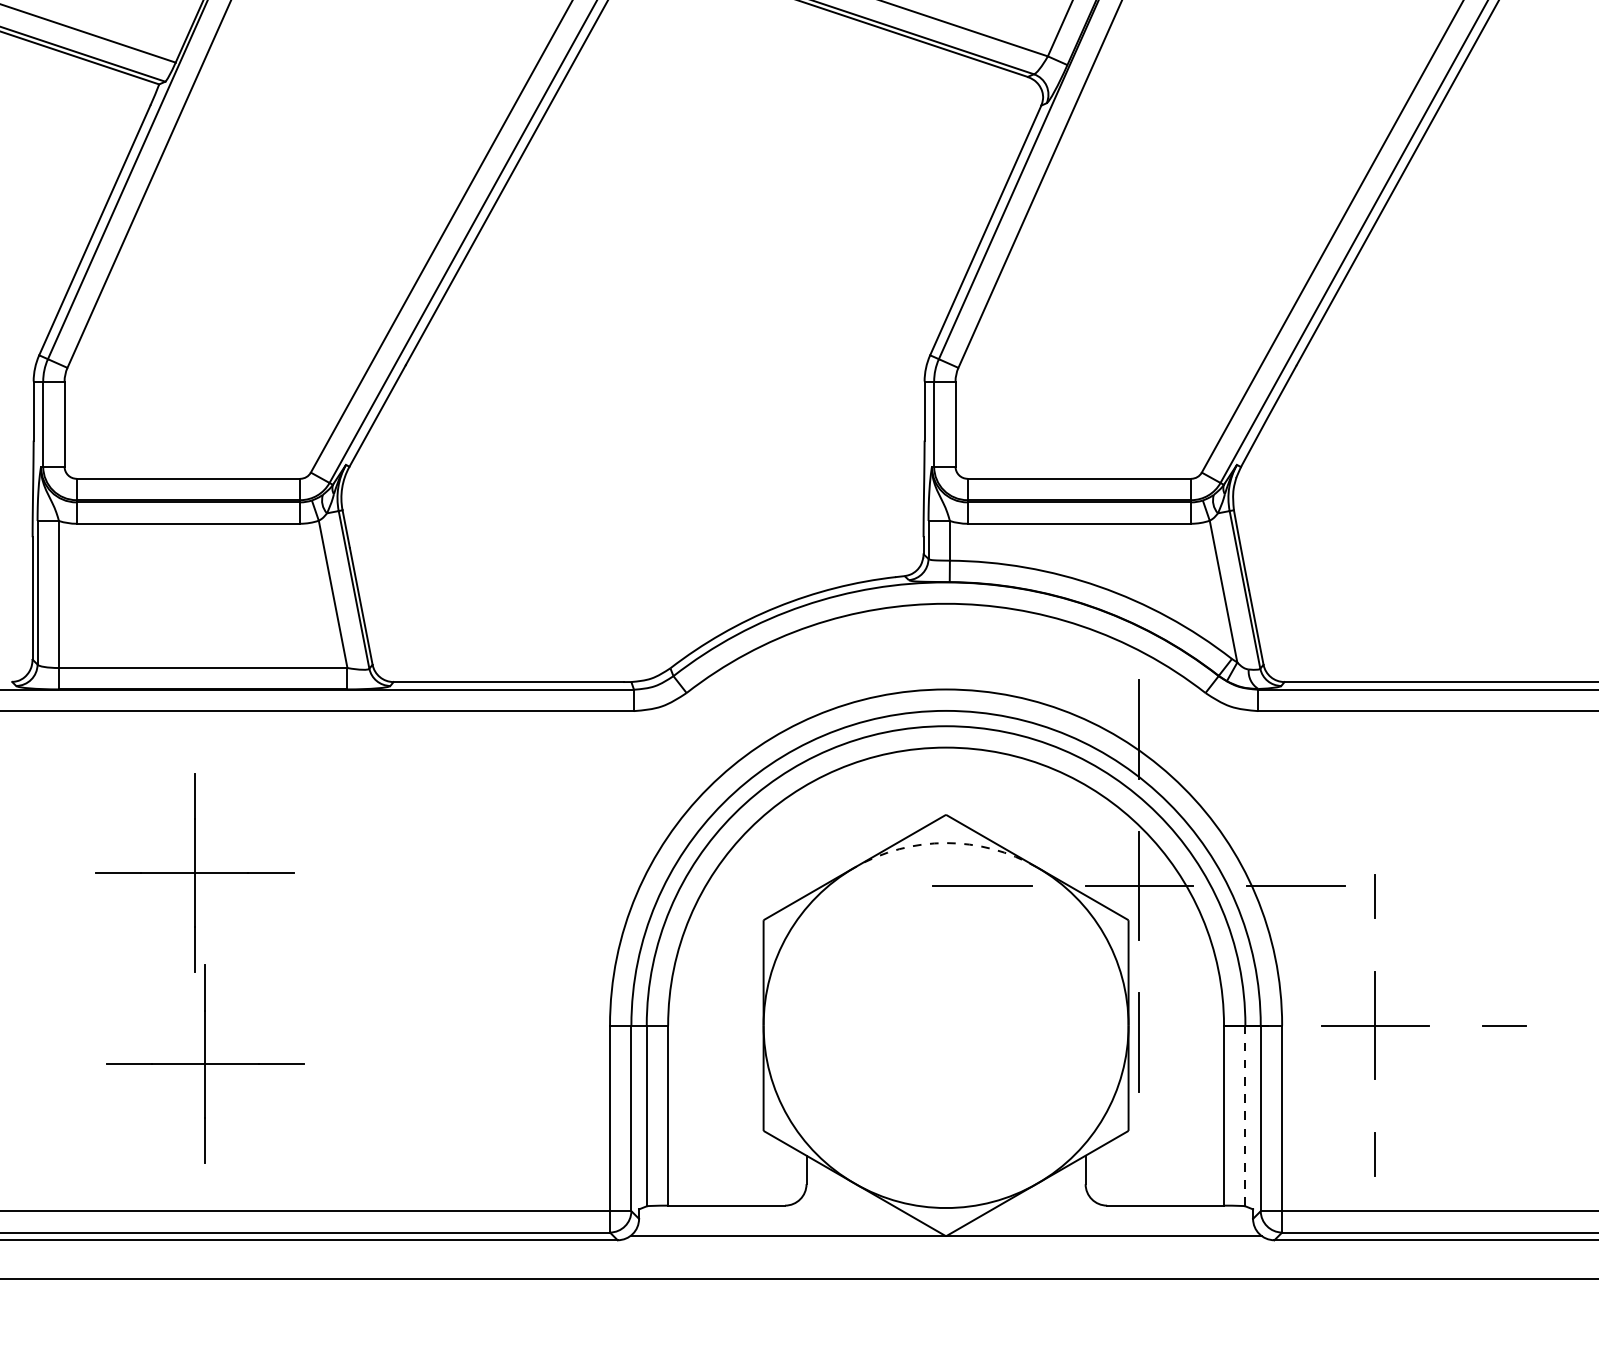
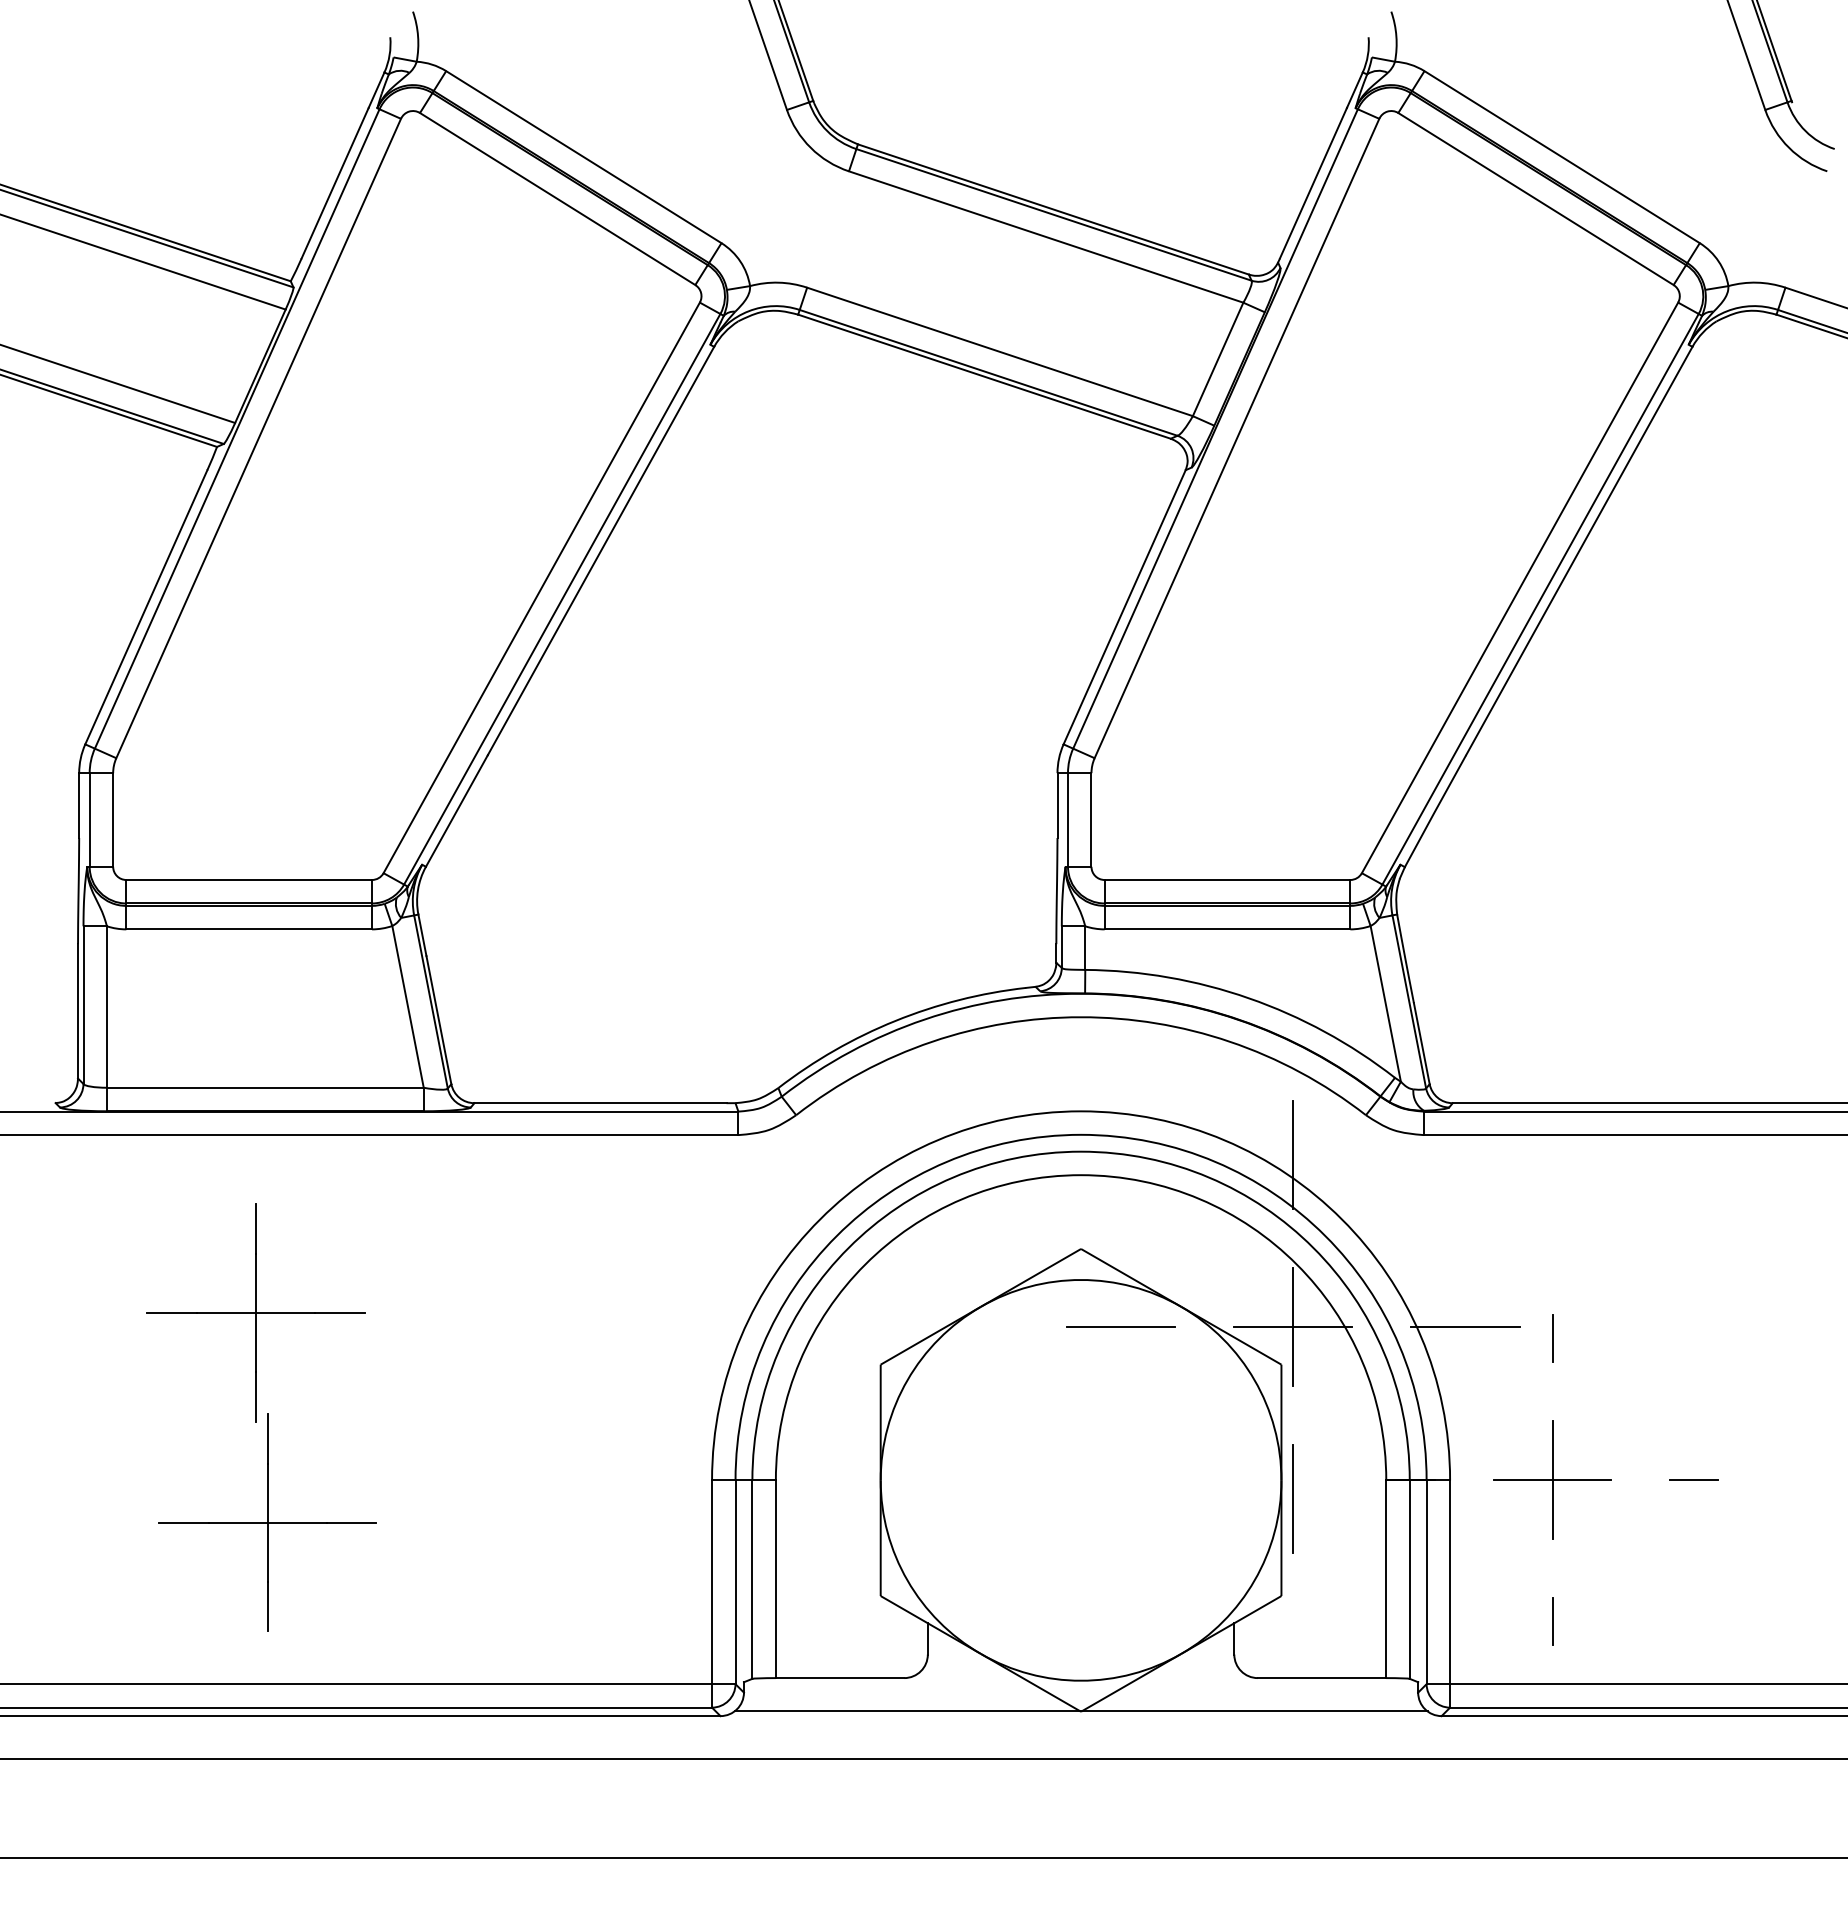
arc: (946, 842) -> (1081, 1279), dashed -> solid
line: (1245, 1116) -> (1409, 1580), dashed -> solid

